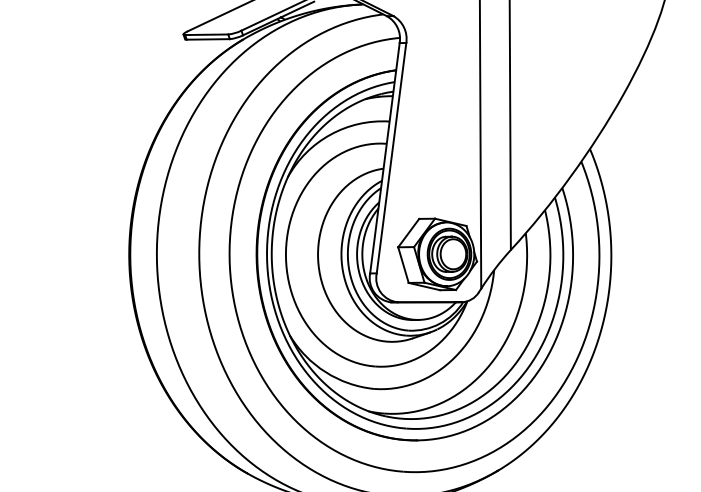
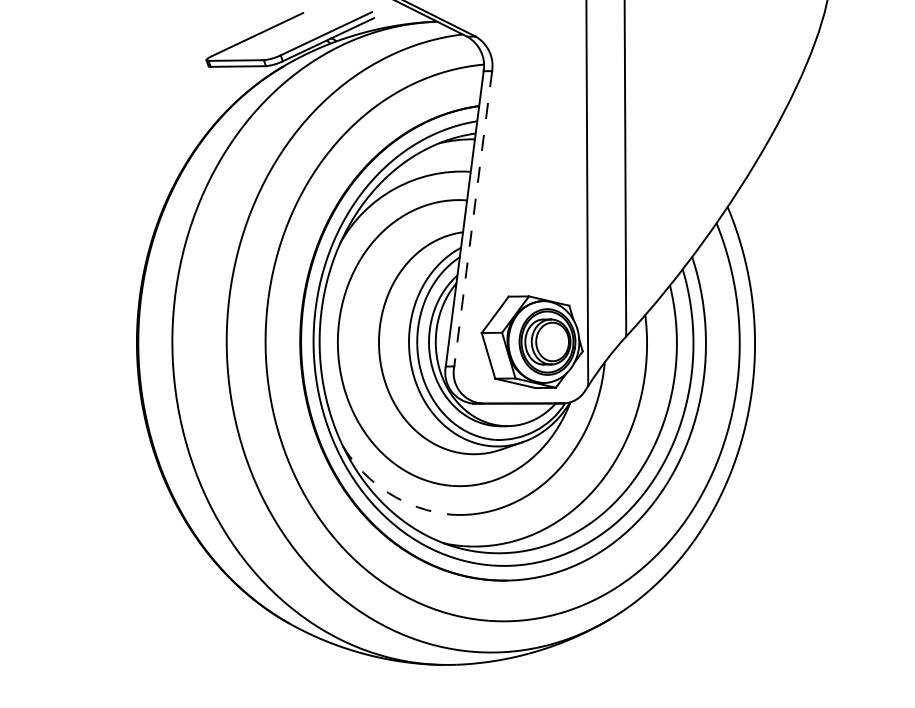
line: (391, 157) -> (473, 218), solid -> dashed
arc: (325, 372) -> (388, 493), solid -> dashed

